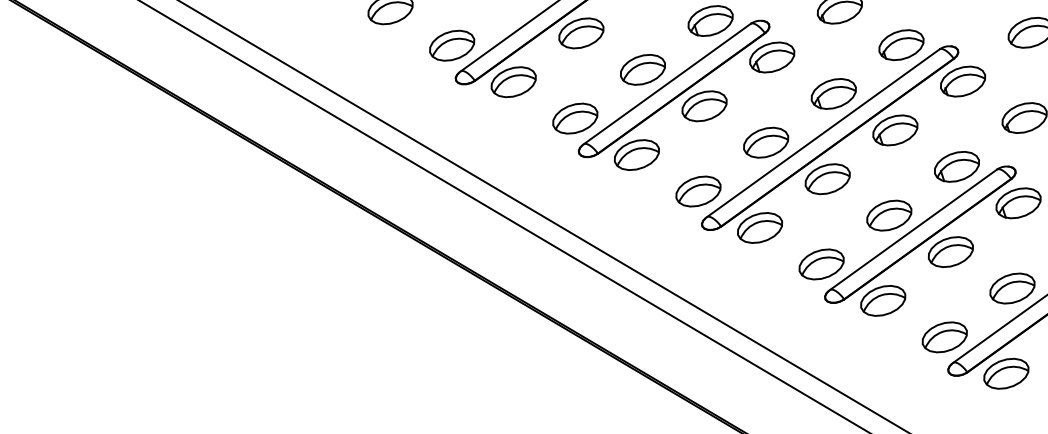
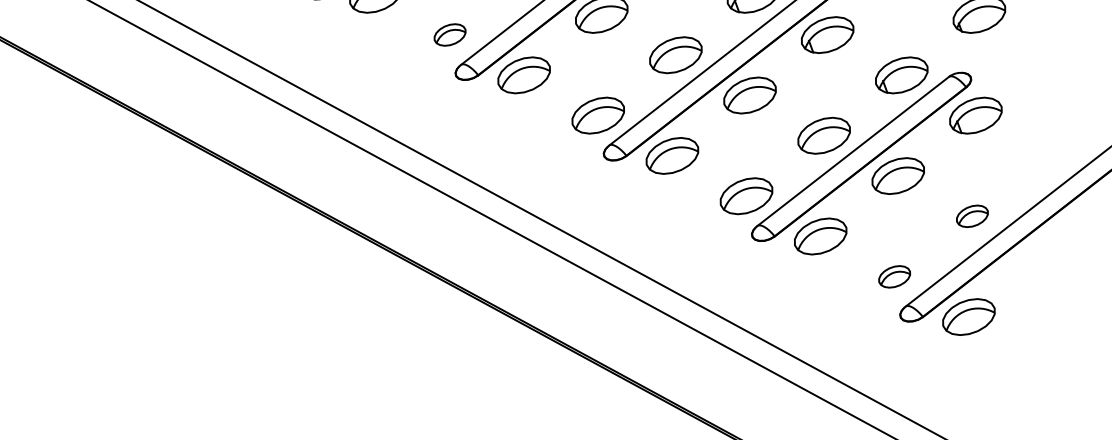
part: (575, 118) -> (450, 34), size x0.6
part: (1012, 288) -> (972, 216), size x0.6
part: (944, 337) -> (894, 276), size x0.6

